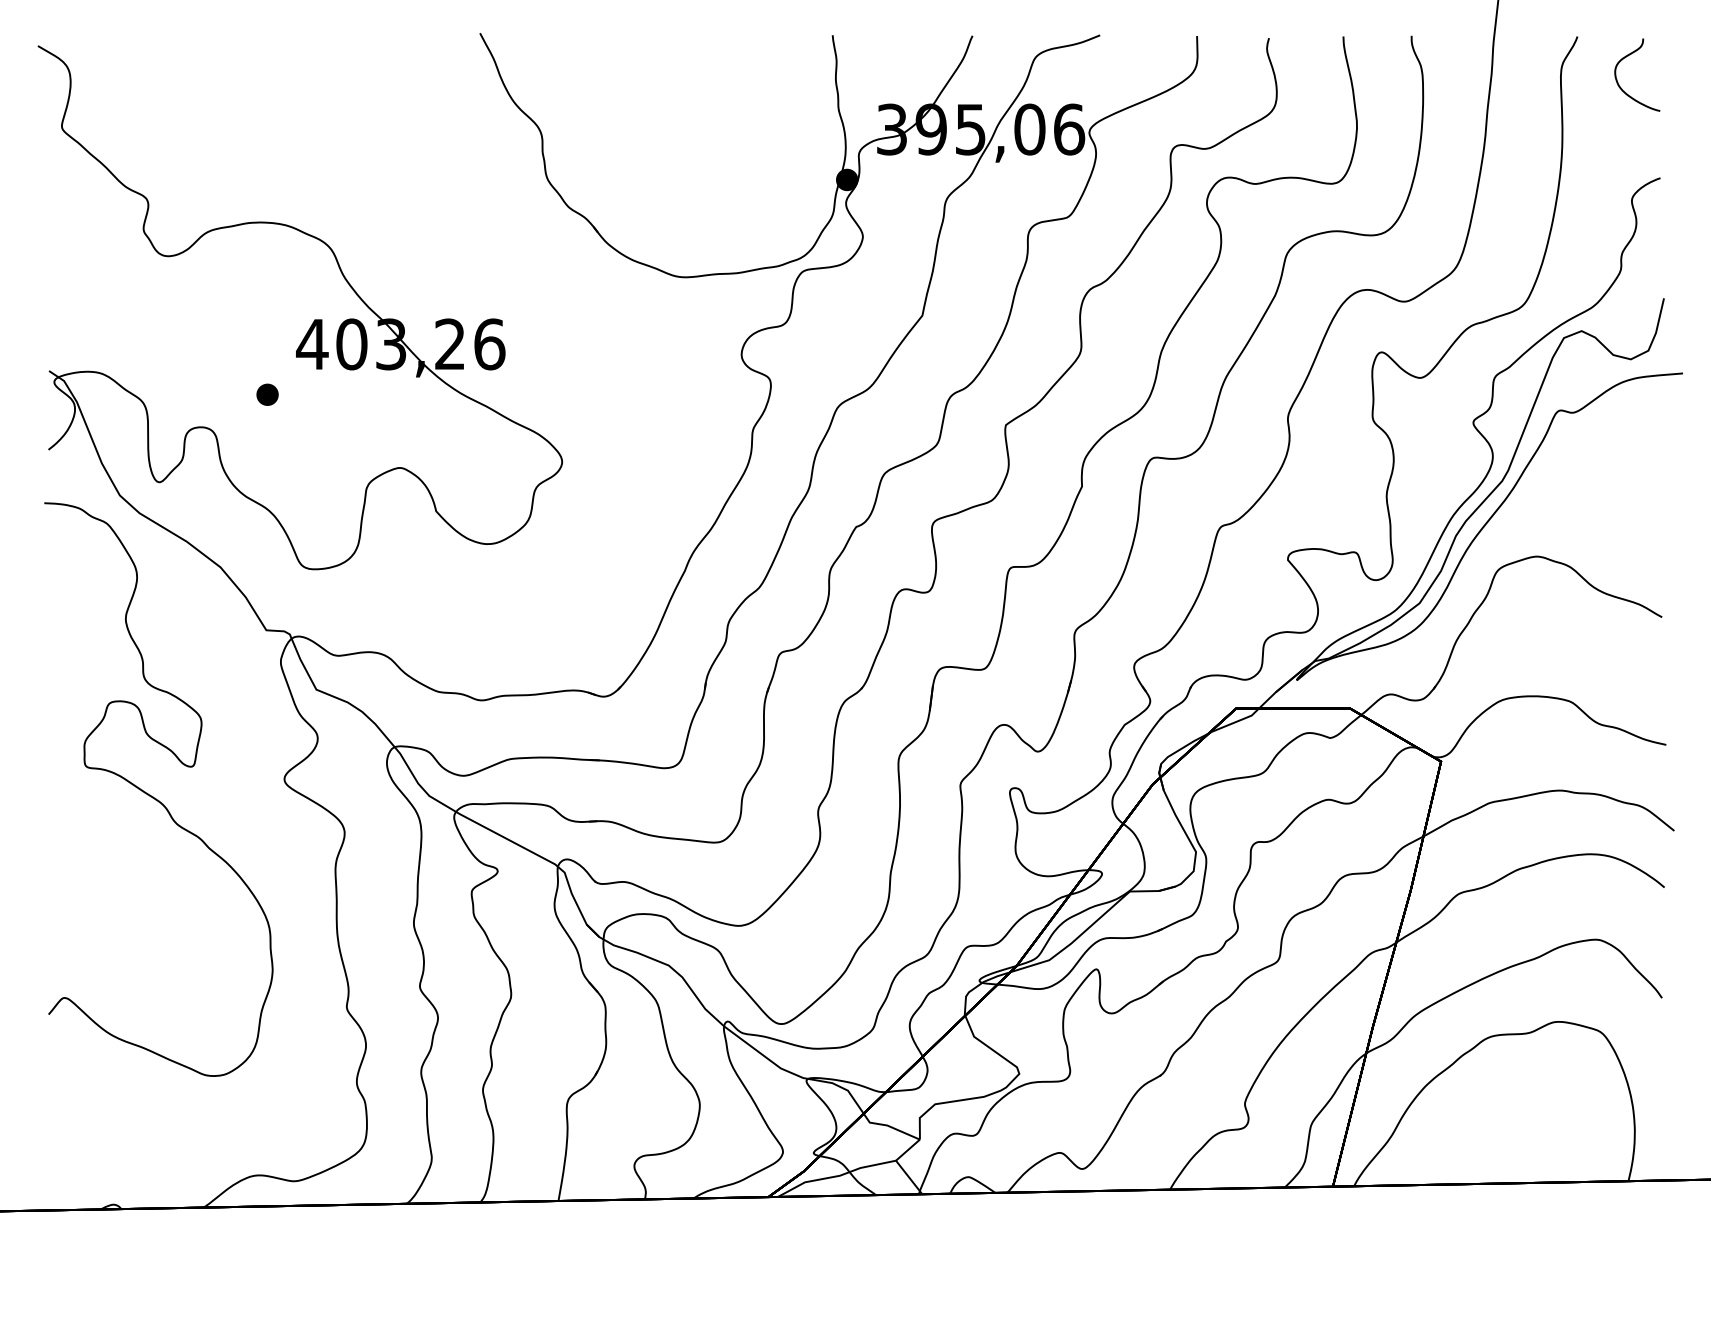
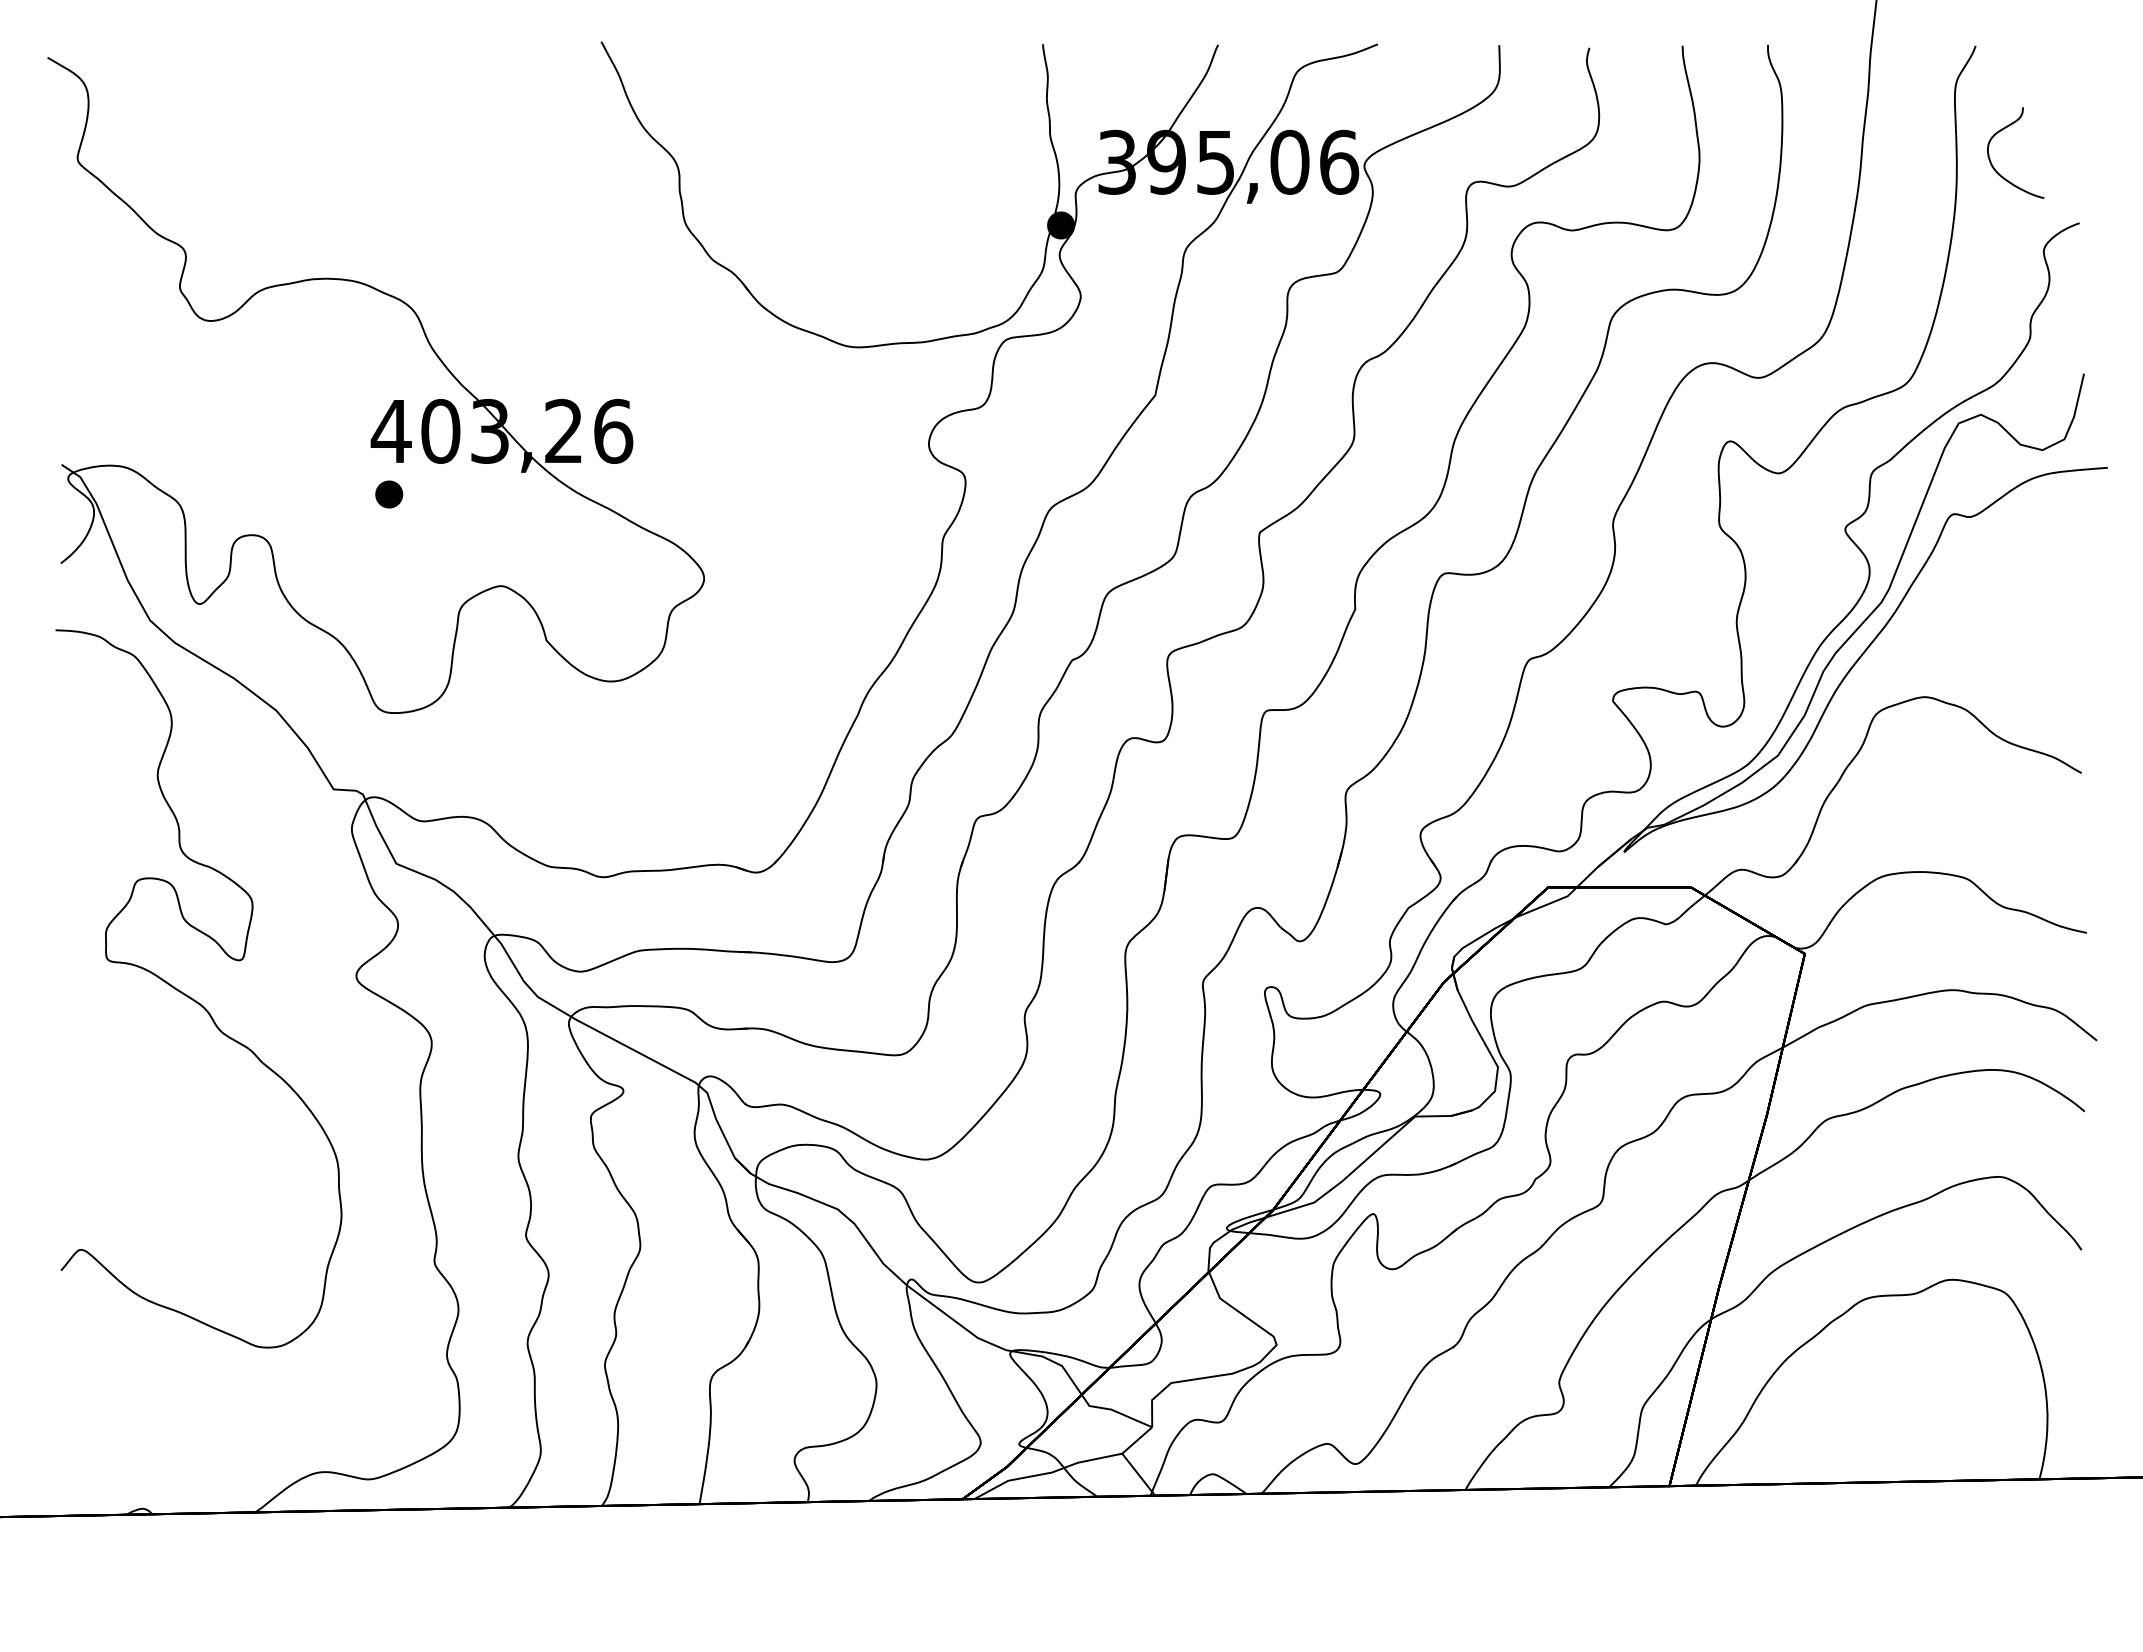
curve: (1626, 57) -> (2001, 131), moved
part: (267, 394) -> (389, 494), moved

